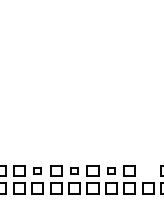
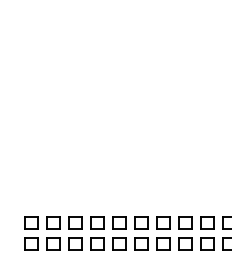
part: (37, 170) -> (75, 222), size x1.67
part: (74, 170) -> (119, 222), size x1.67
part: (111, 170) -> (163, 222), size x1.67
part: (148, 170) -> (207, 222), added

